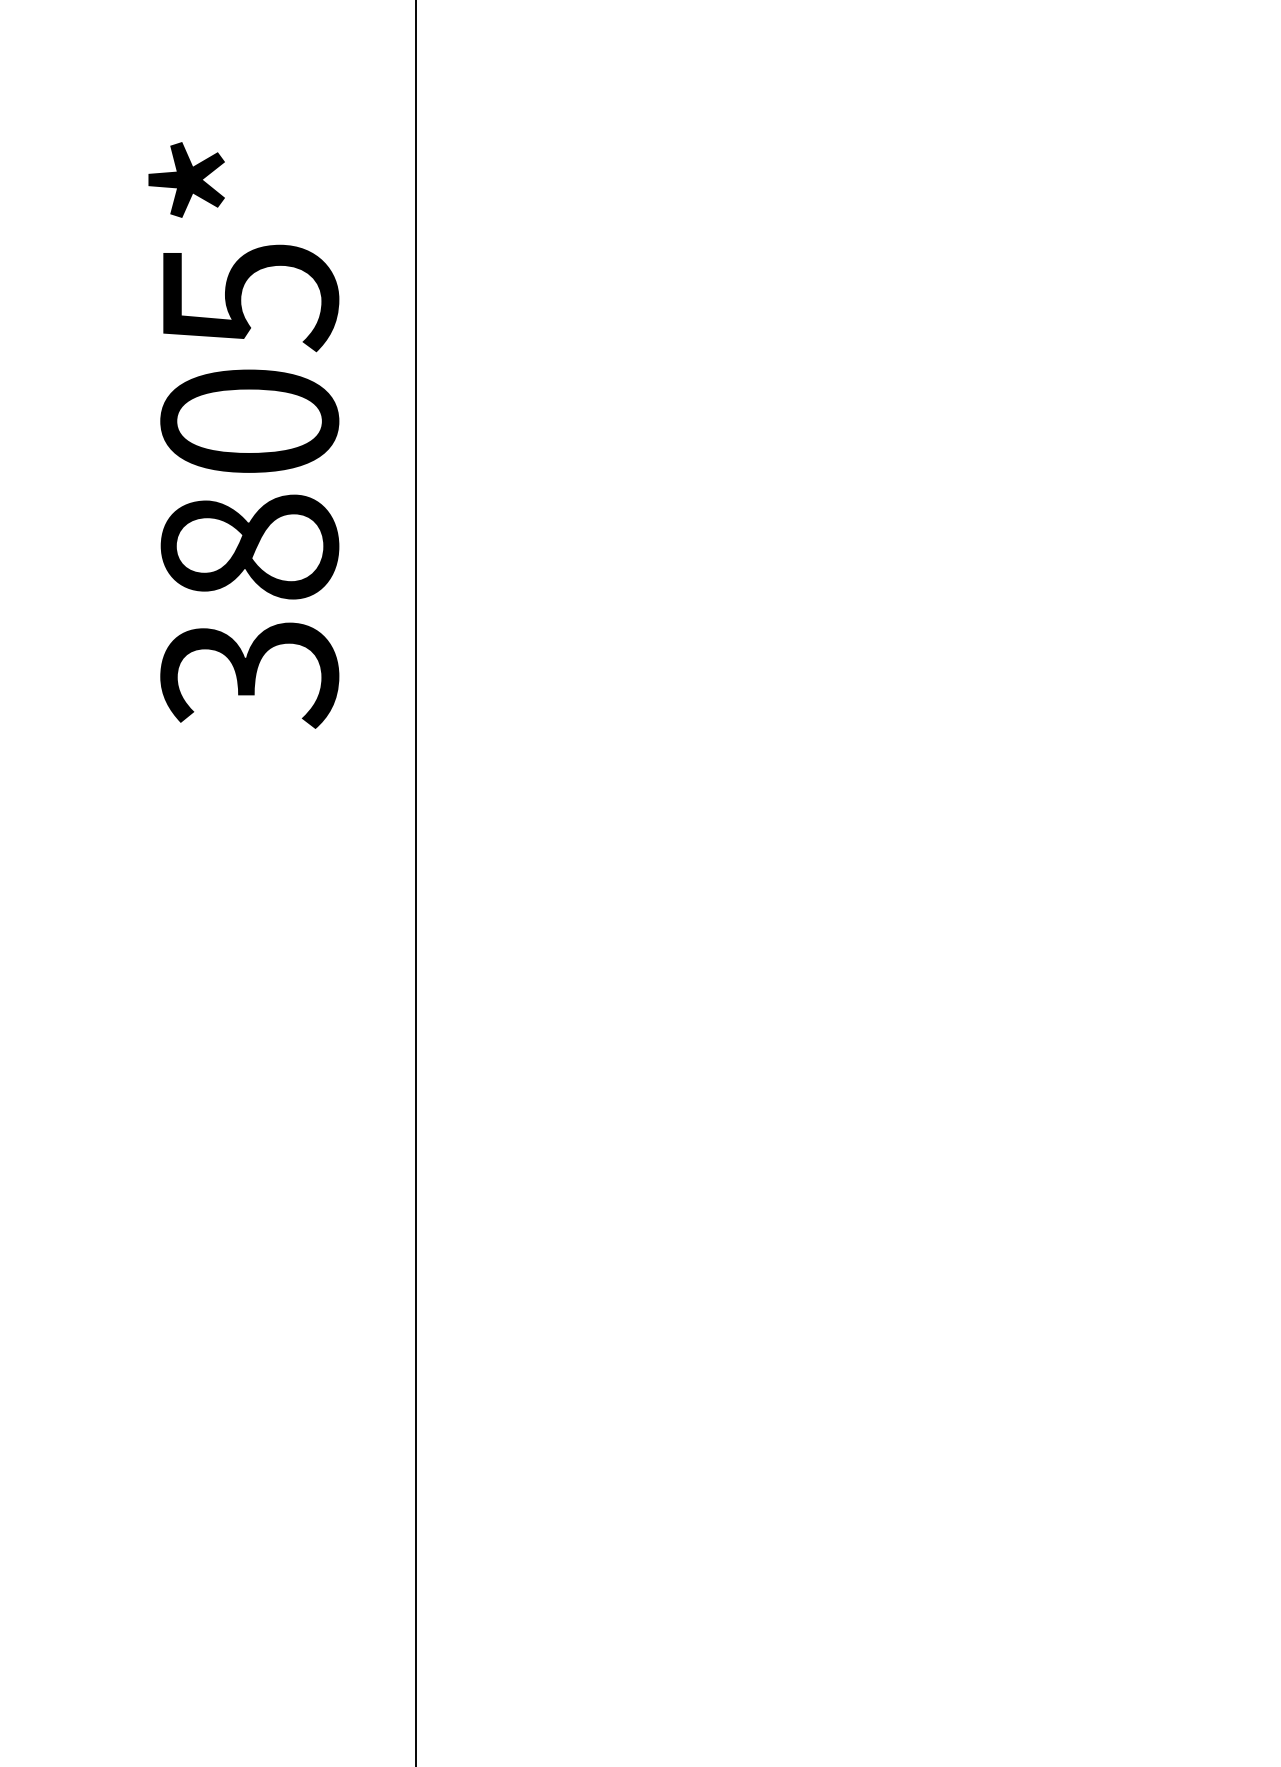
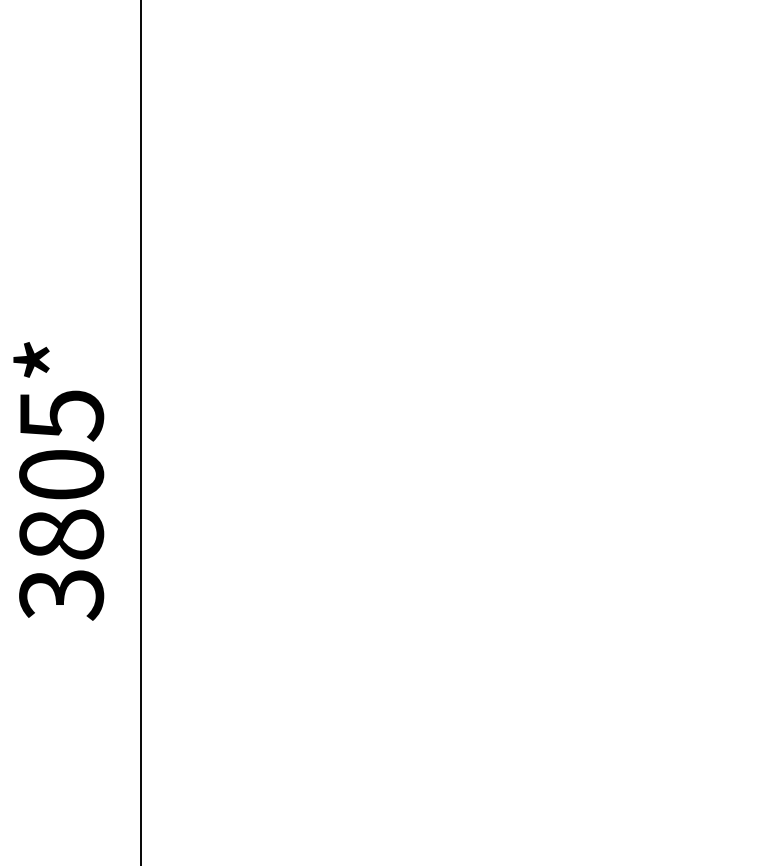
text: (243, 435) -> (58, 481), moved

